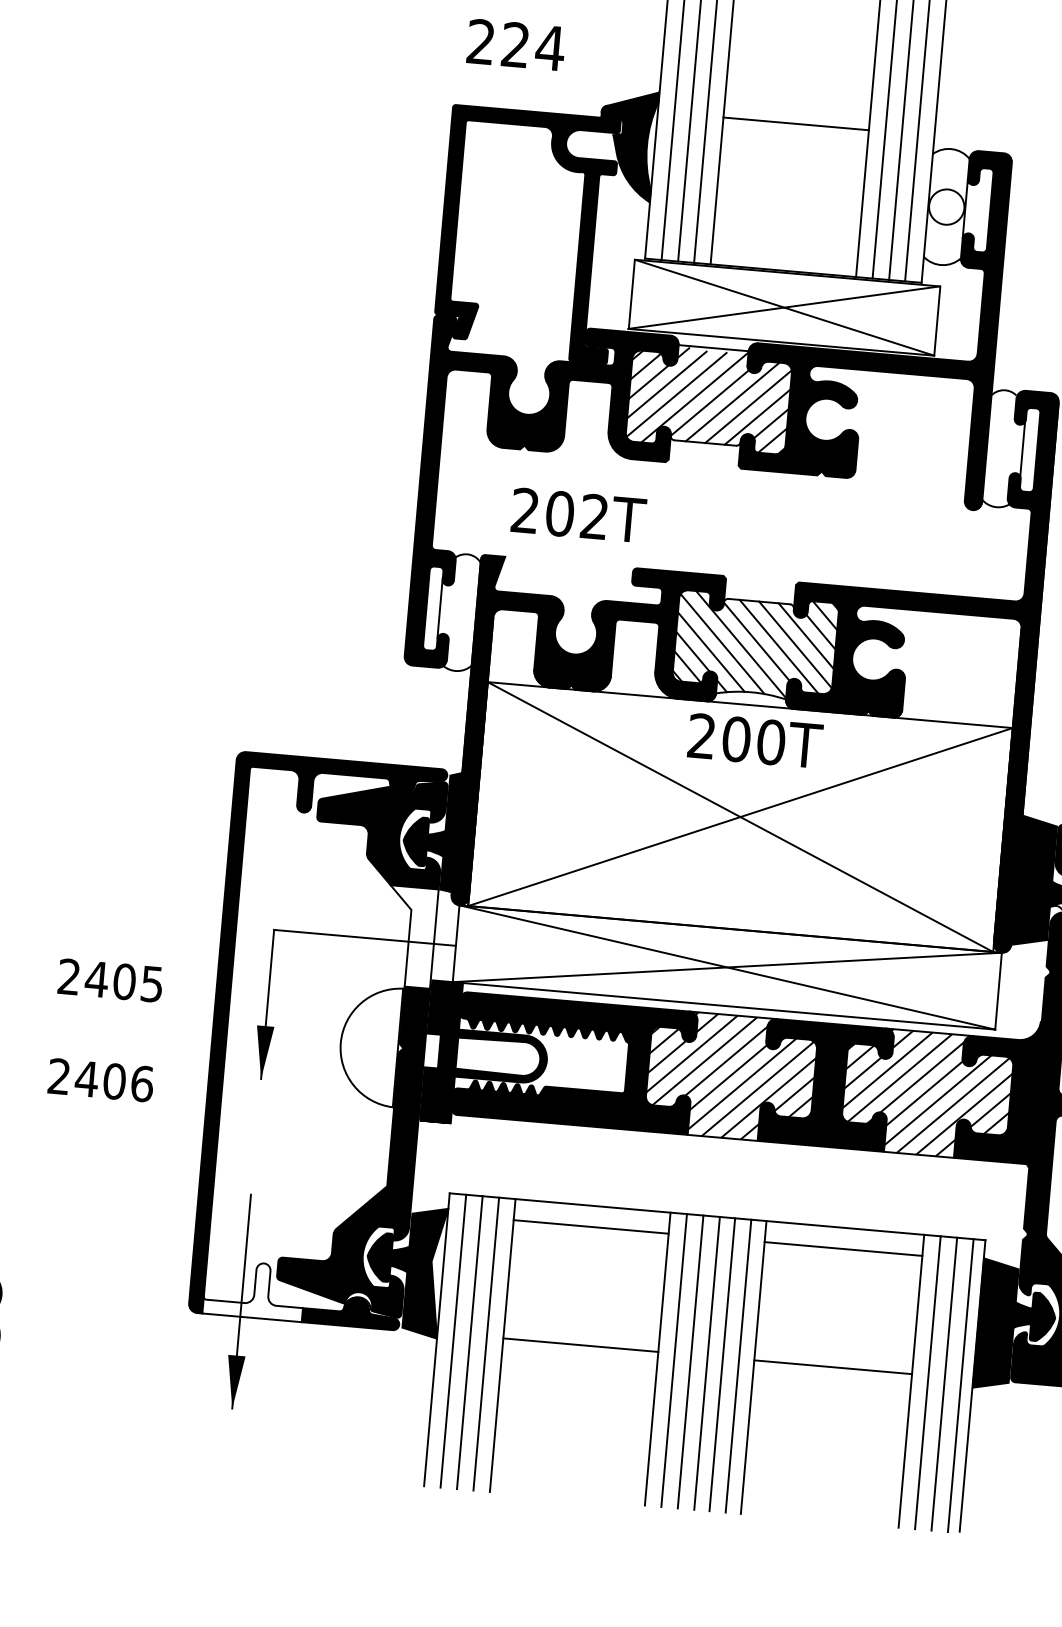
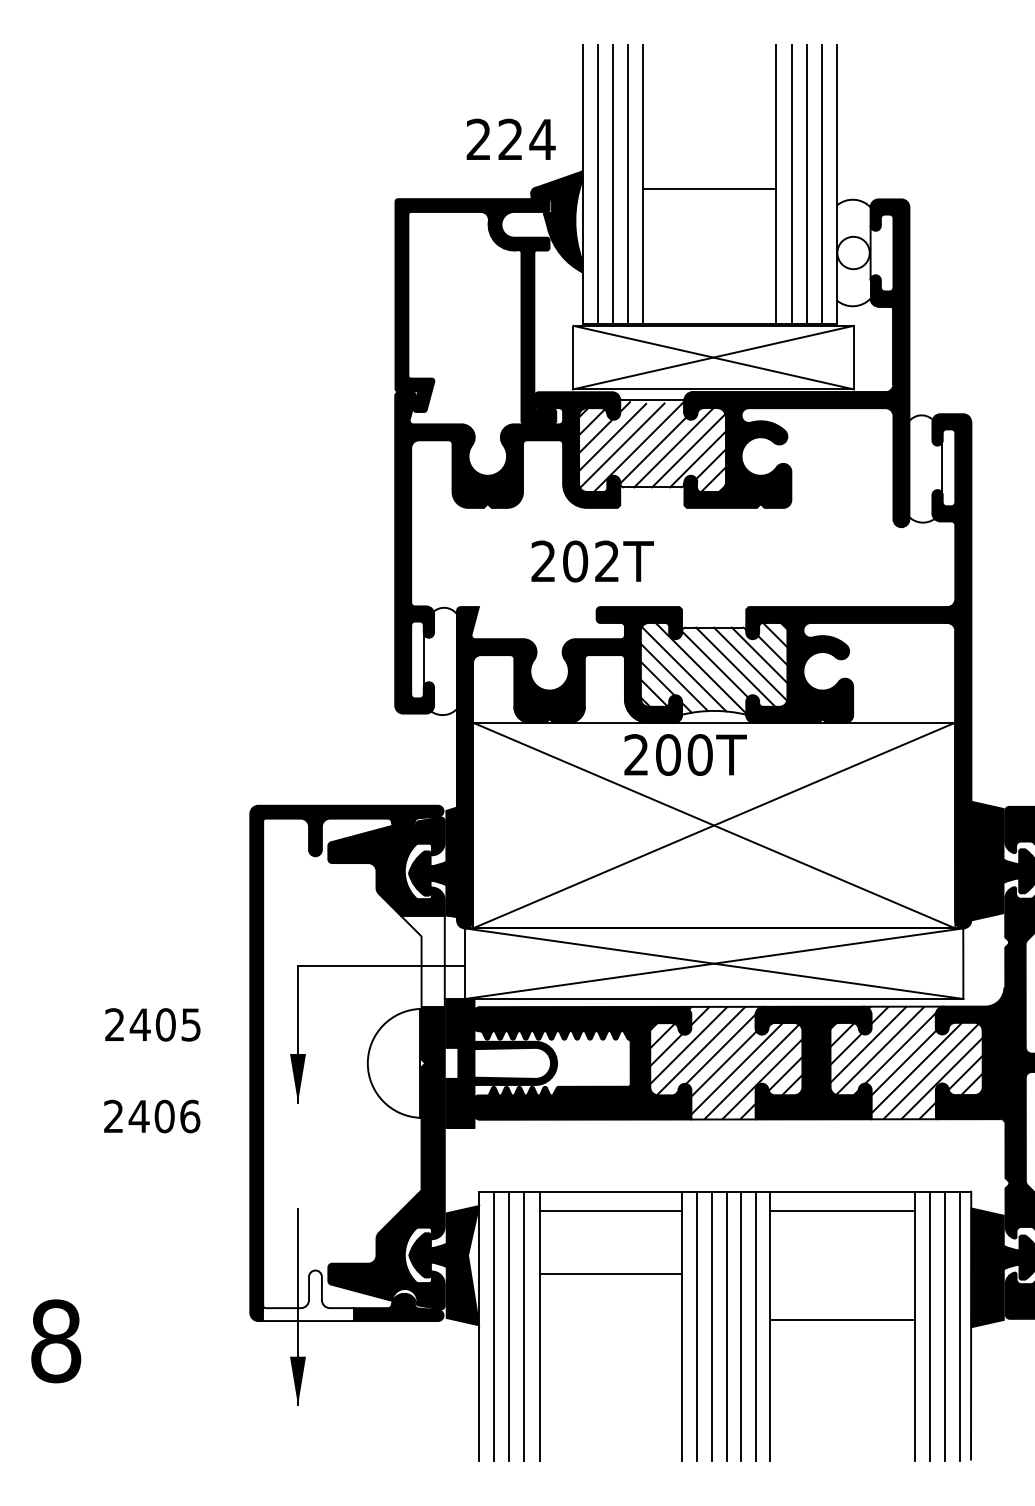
text: (515, 43) -> (510, 138), moved
text: (578, 515) -> (592, 561), moved
text: (755, 740) -> (685, 754), moved
line: (580, 1344) -> (610, 1273), moved

